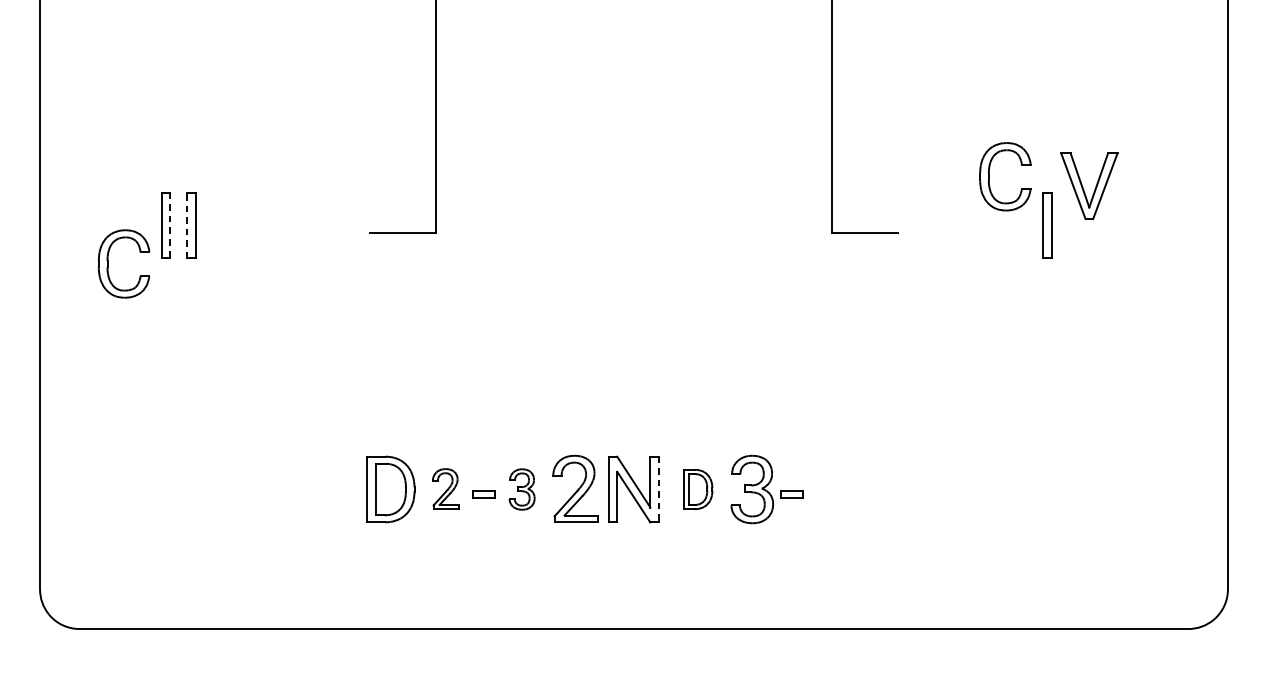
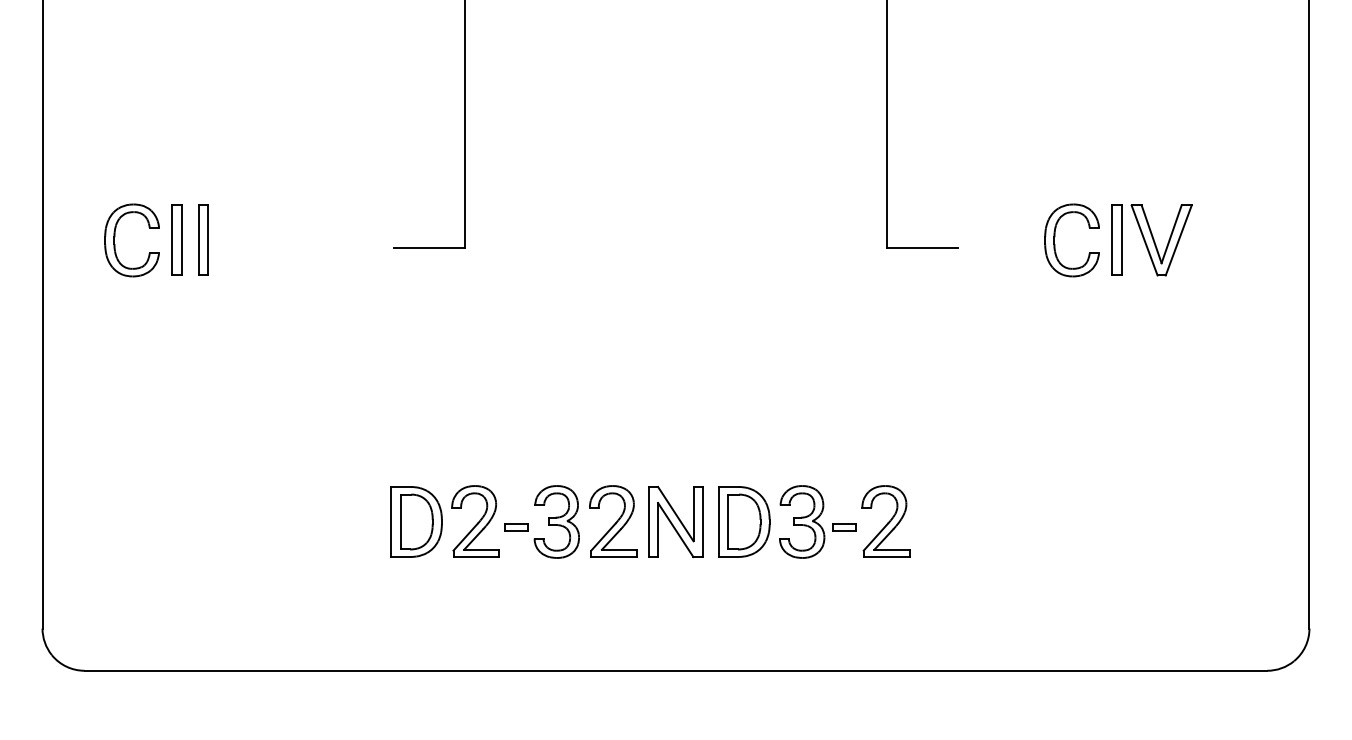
part: (989, 173) -> (1055, 236), moved
part: (1083, 187) -> (1155, 241), moved
line: (170, 225) -> (181, 240), dashed -> solid
line: (187, 225) -> (199, 240), dashed -> solid
part: (108, 260) -> (115, 236), moved
part: (446, 489) -> (475, 521), size x1.67
part: (521, 489) -> (556, 521), size x1.67
line: (658, 489) -> (702, 522), dashed -> solid
part: (698, 489) -> (744, 521), size x1.67
part: (830, 489) -> (885, 521), added

